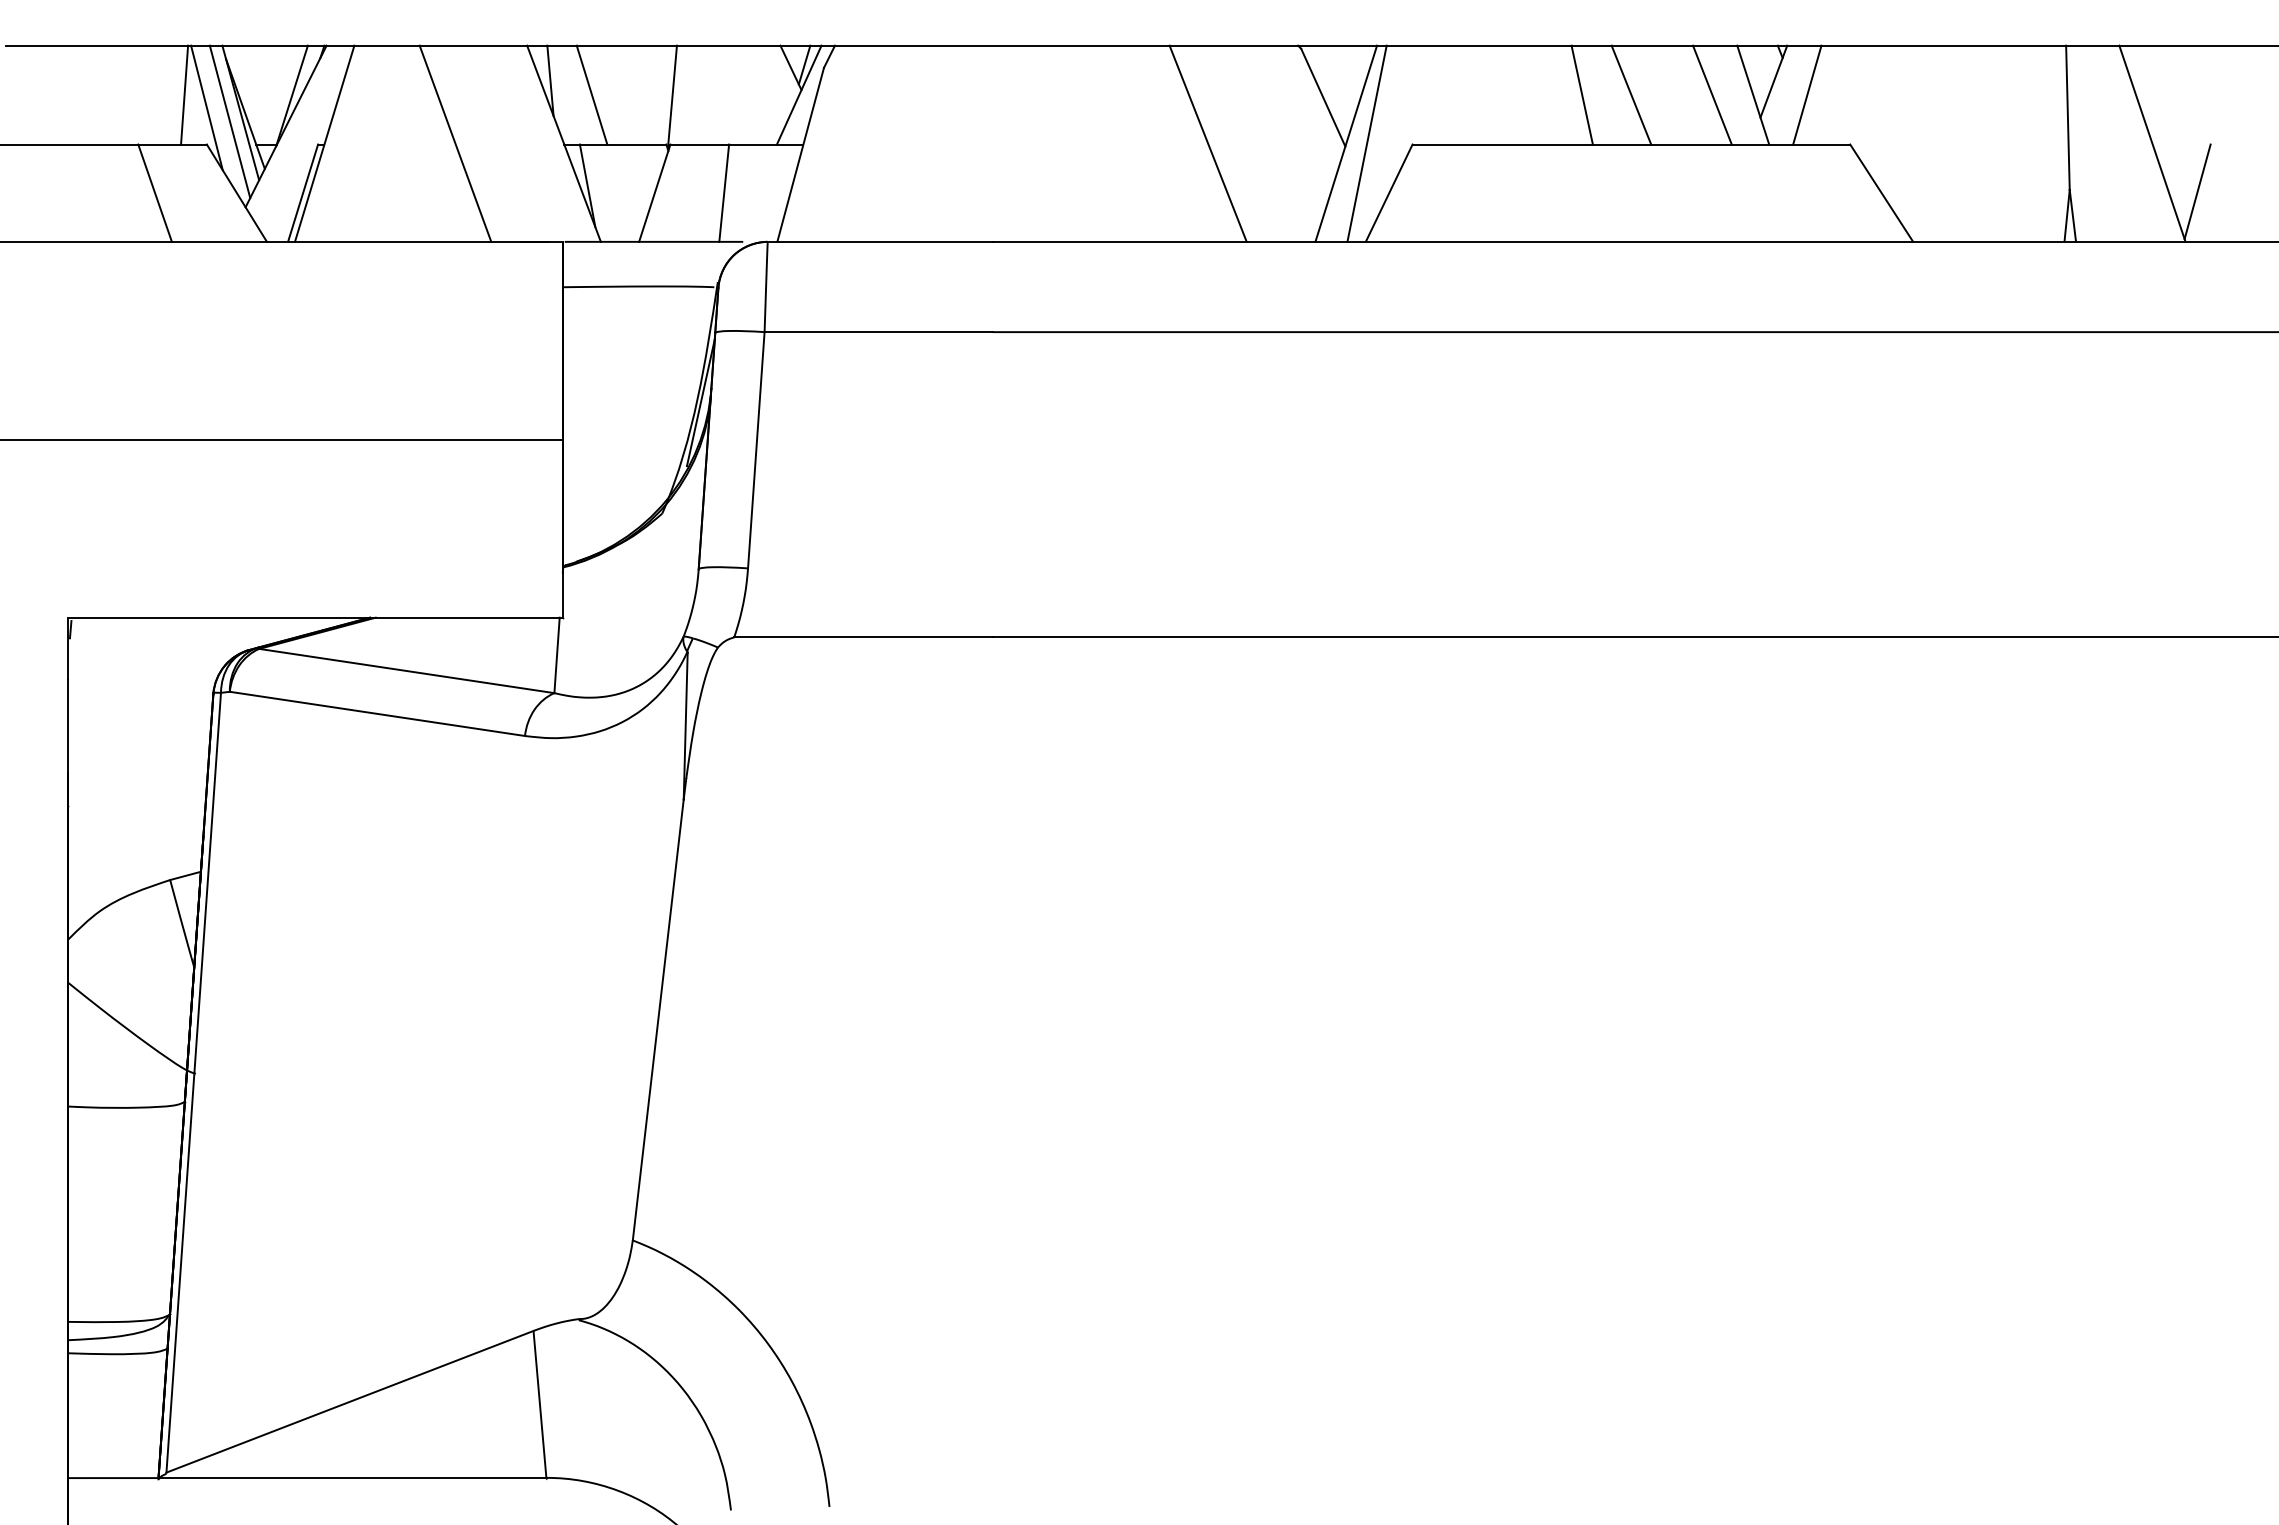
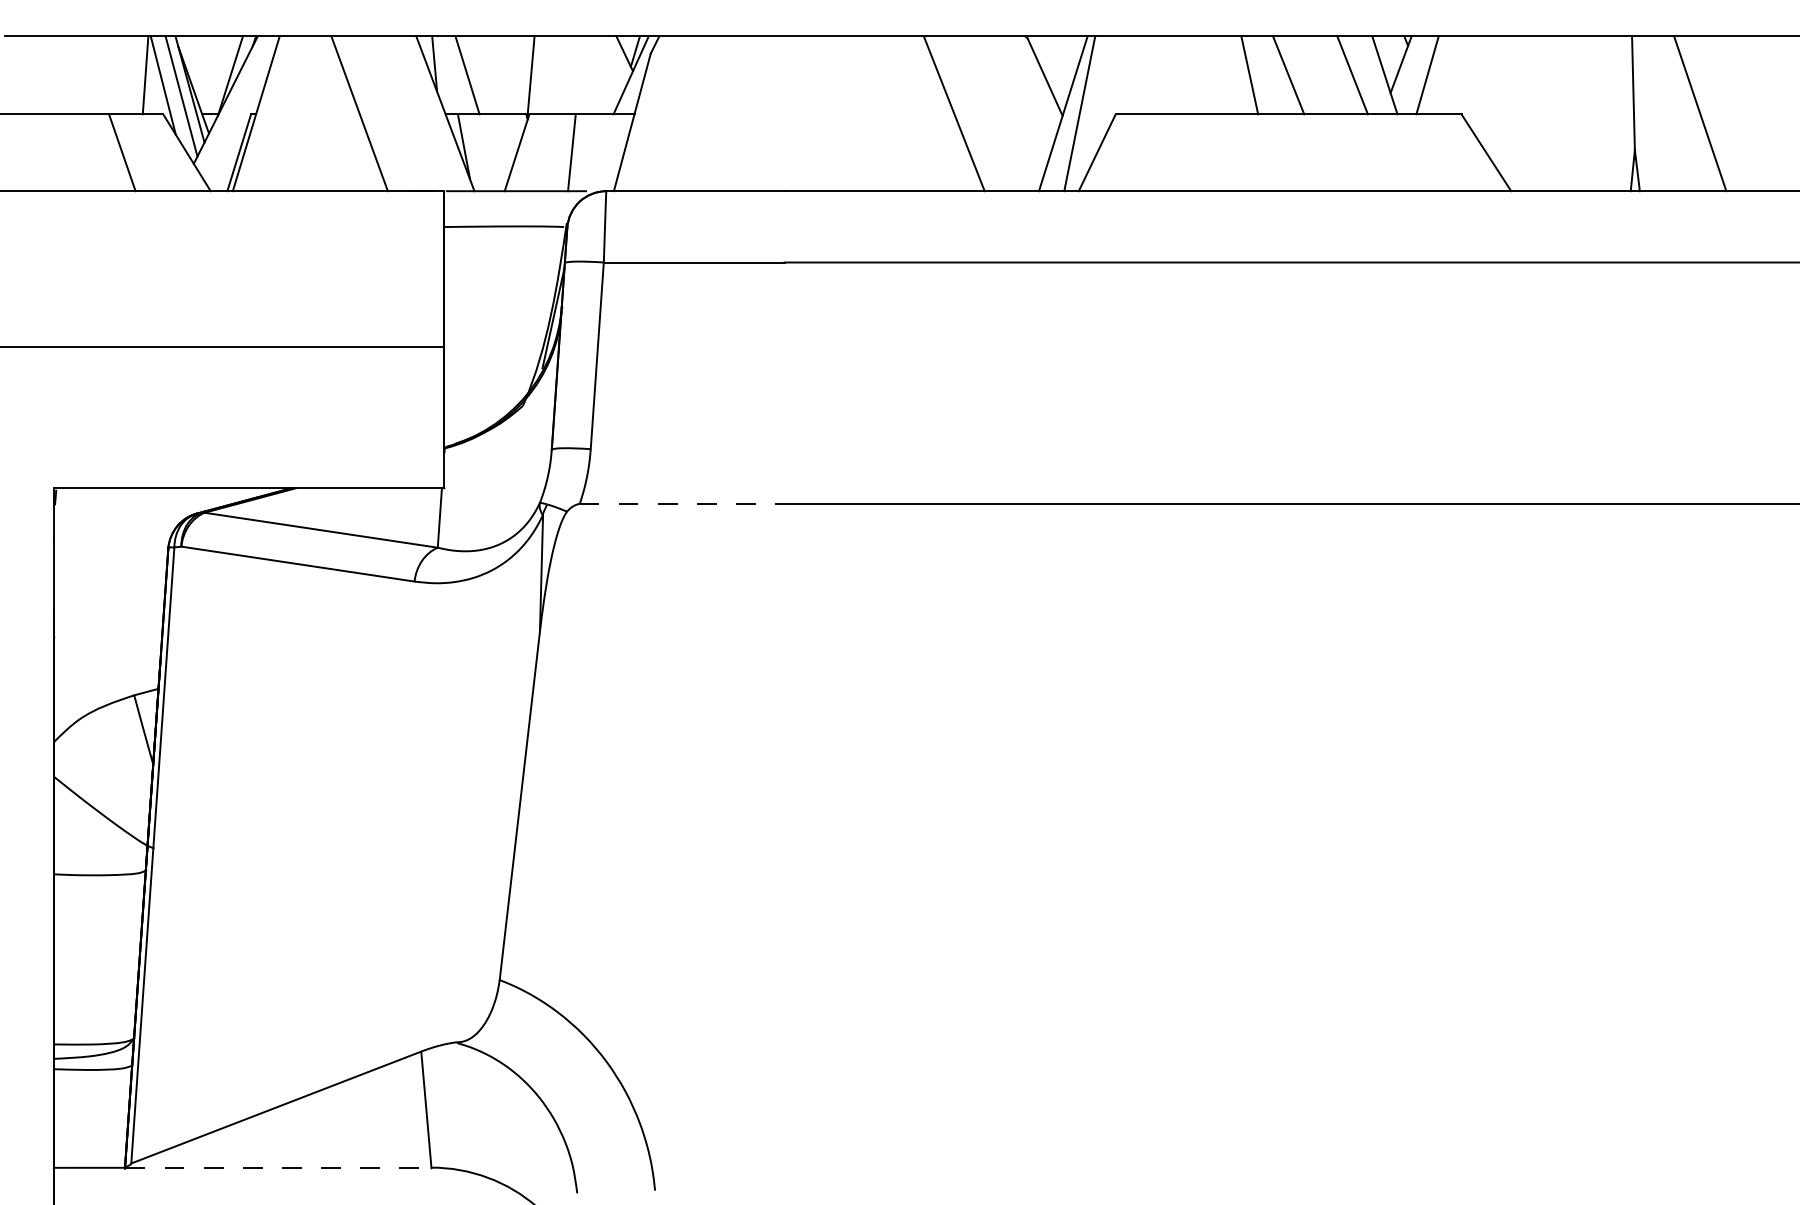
line: (2197, 191) -> (1735, 151), removed
line: (863, 637) -> (681, 503), solid -> dashed
line: (353, 1477) -> (279, 1167), solid -> dashed

